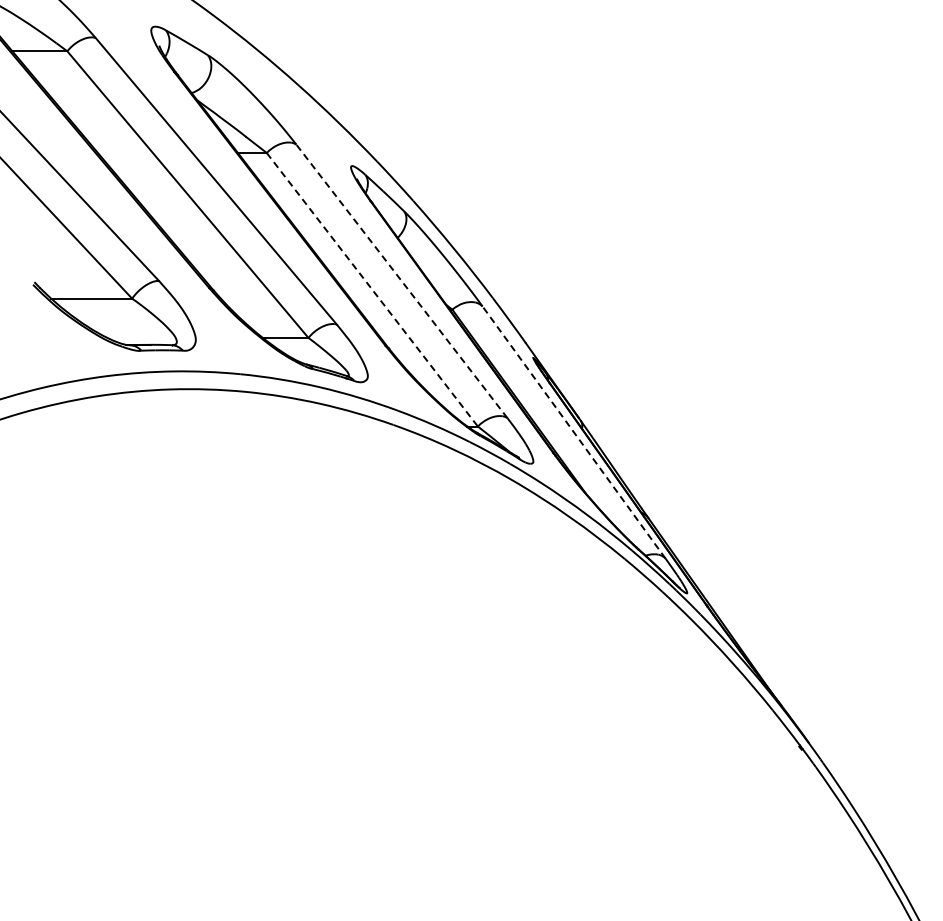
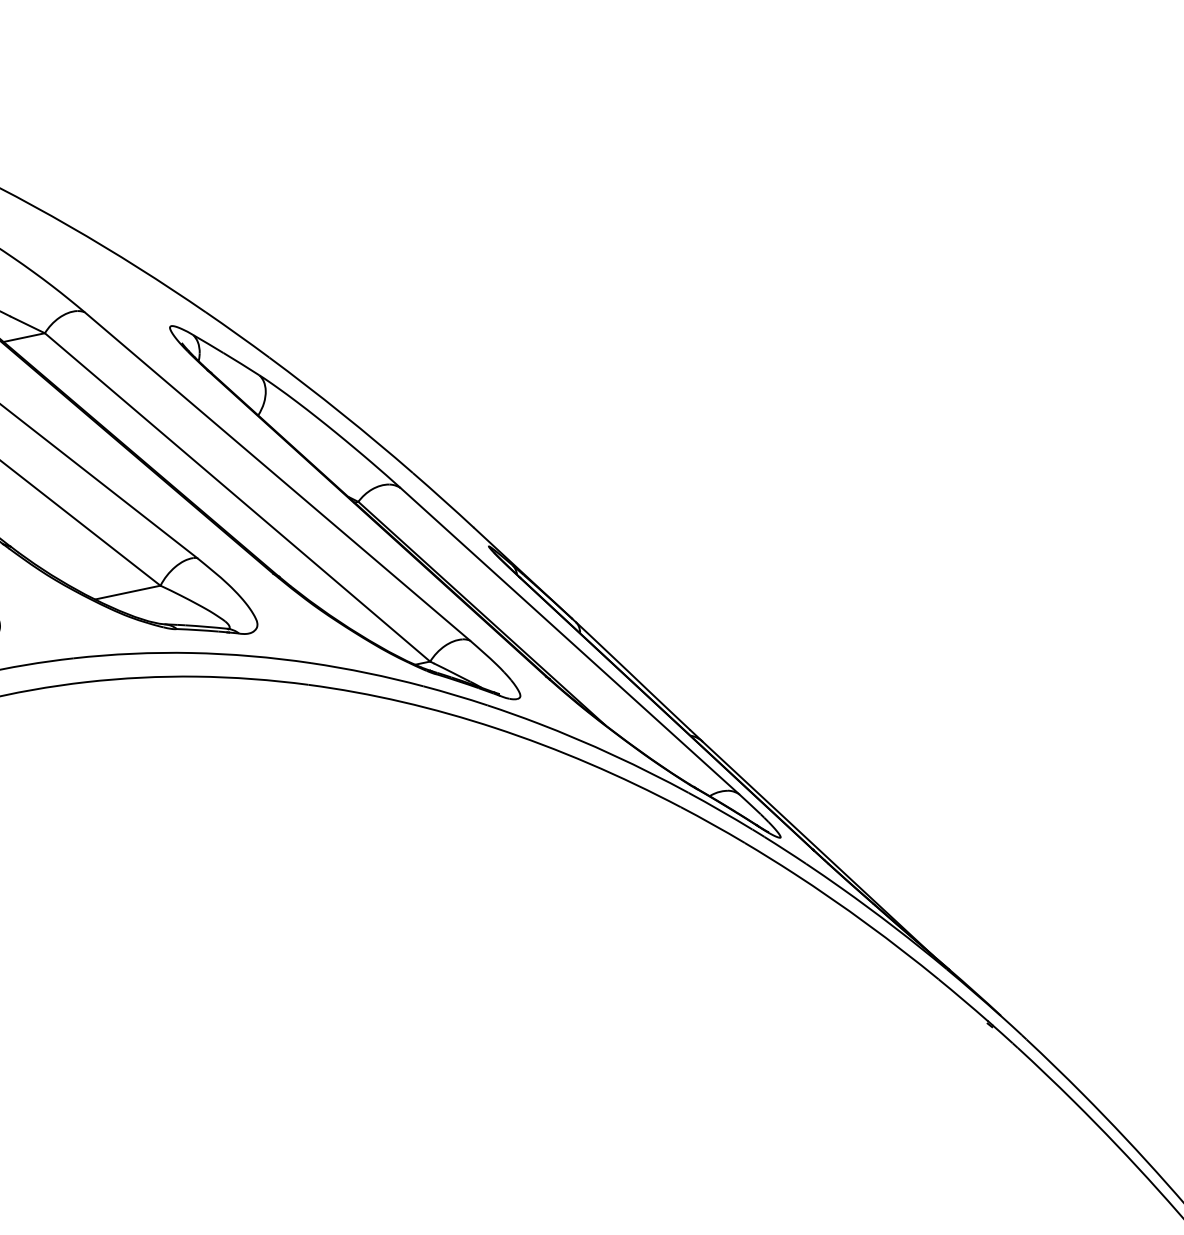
line: (401, 281) -> (276, 476), dashed -> solid
line: (372, 289) -> (237, 496), dashed -> solid
line: (574, 432) -> (570, 640), dashed -> solid

